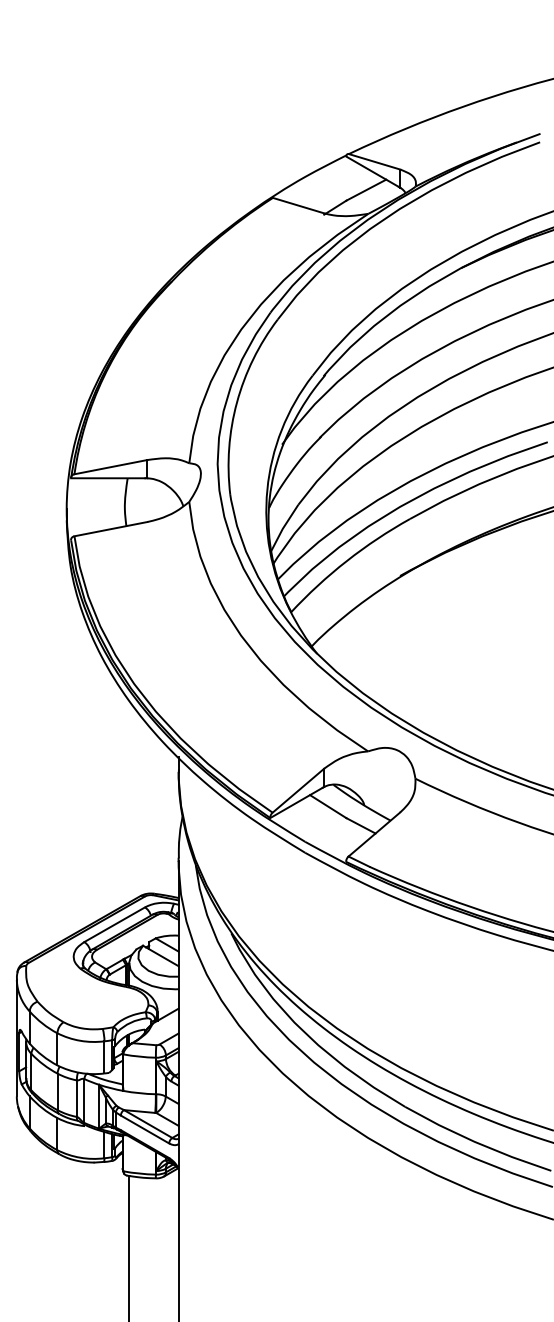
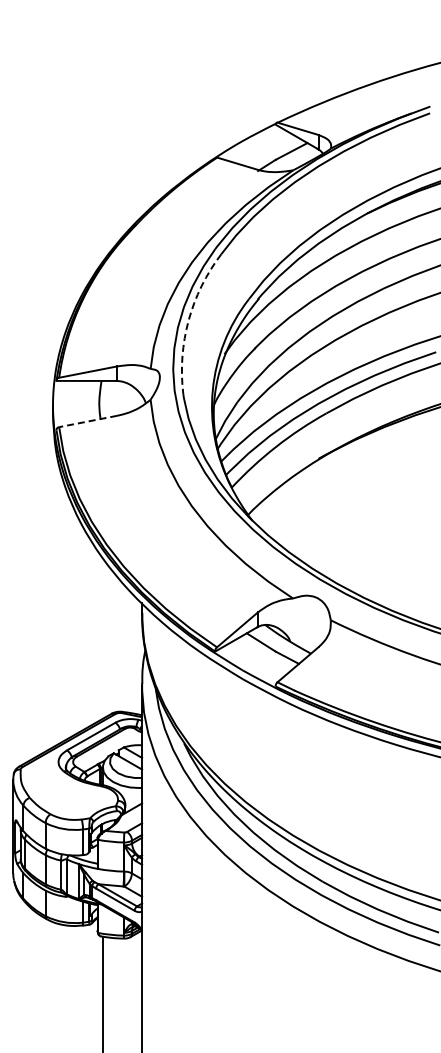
arc: (236, 402) -> (188, 320), solid -> dashed
line: (111, 529) -> (88, 421), solid -> dashed

